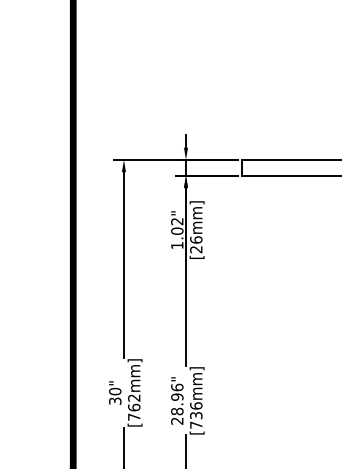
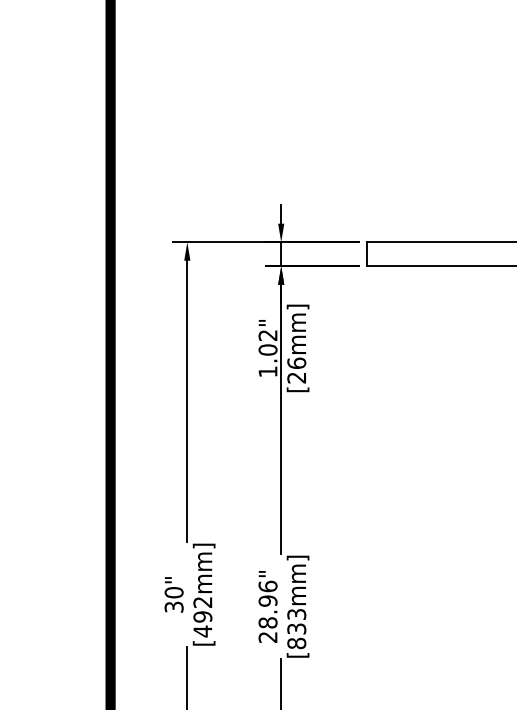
text: (134, 412) -> (203, 624), [762mm] -> [492mm]
text: (196, 415) -> (297, 628), [736mm] -> [833mm]

